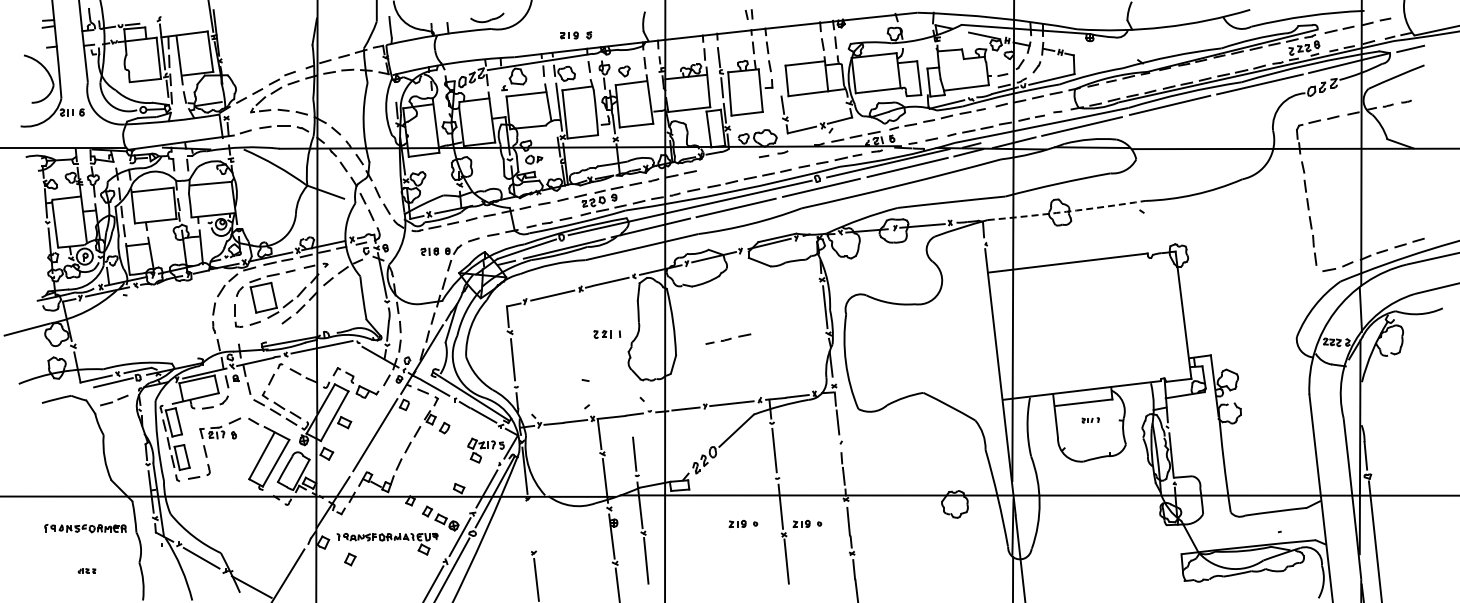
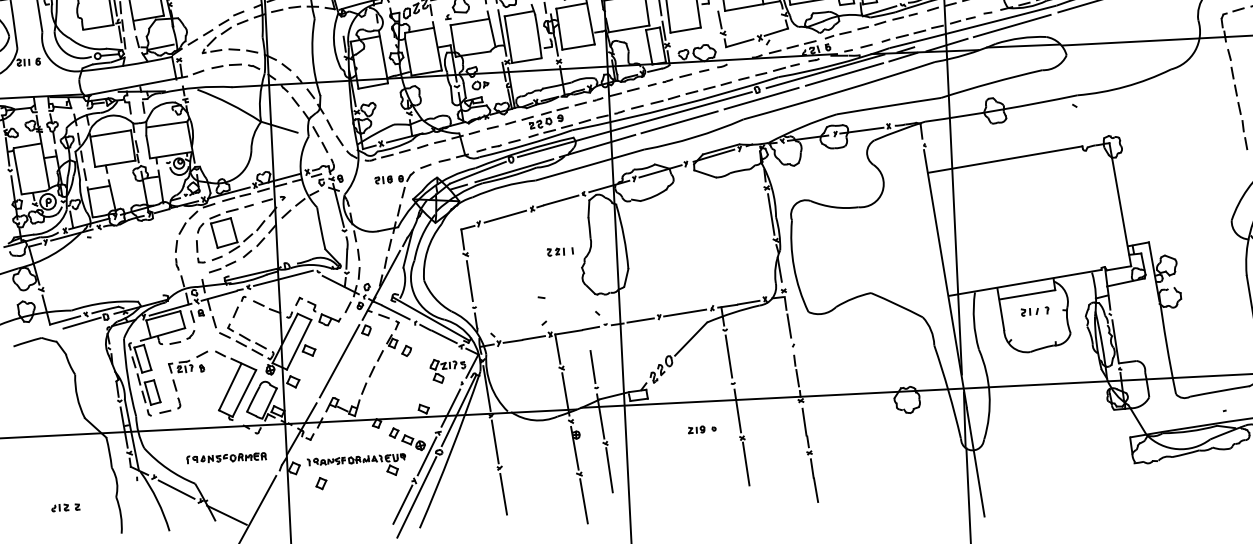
arc: (1066, 211) -> (1001, 109), dashed -> solid
part: (728, 338) -> (669, 79), moved
part: (114, 400) -> (222, 267), moved
part: (1090, 420) -> (1034, 311), size x1.67
part: (807, 523) -> (764, 425), removed
line: (530, 525) -> (495, 441), added
part: (85, 528) -> (226, 458), moved
part: (86, 570) -> (65, 507), size x1.67

